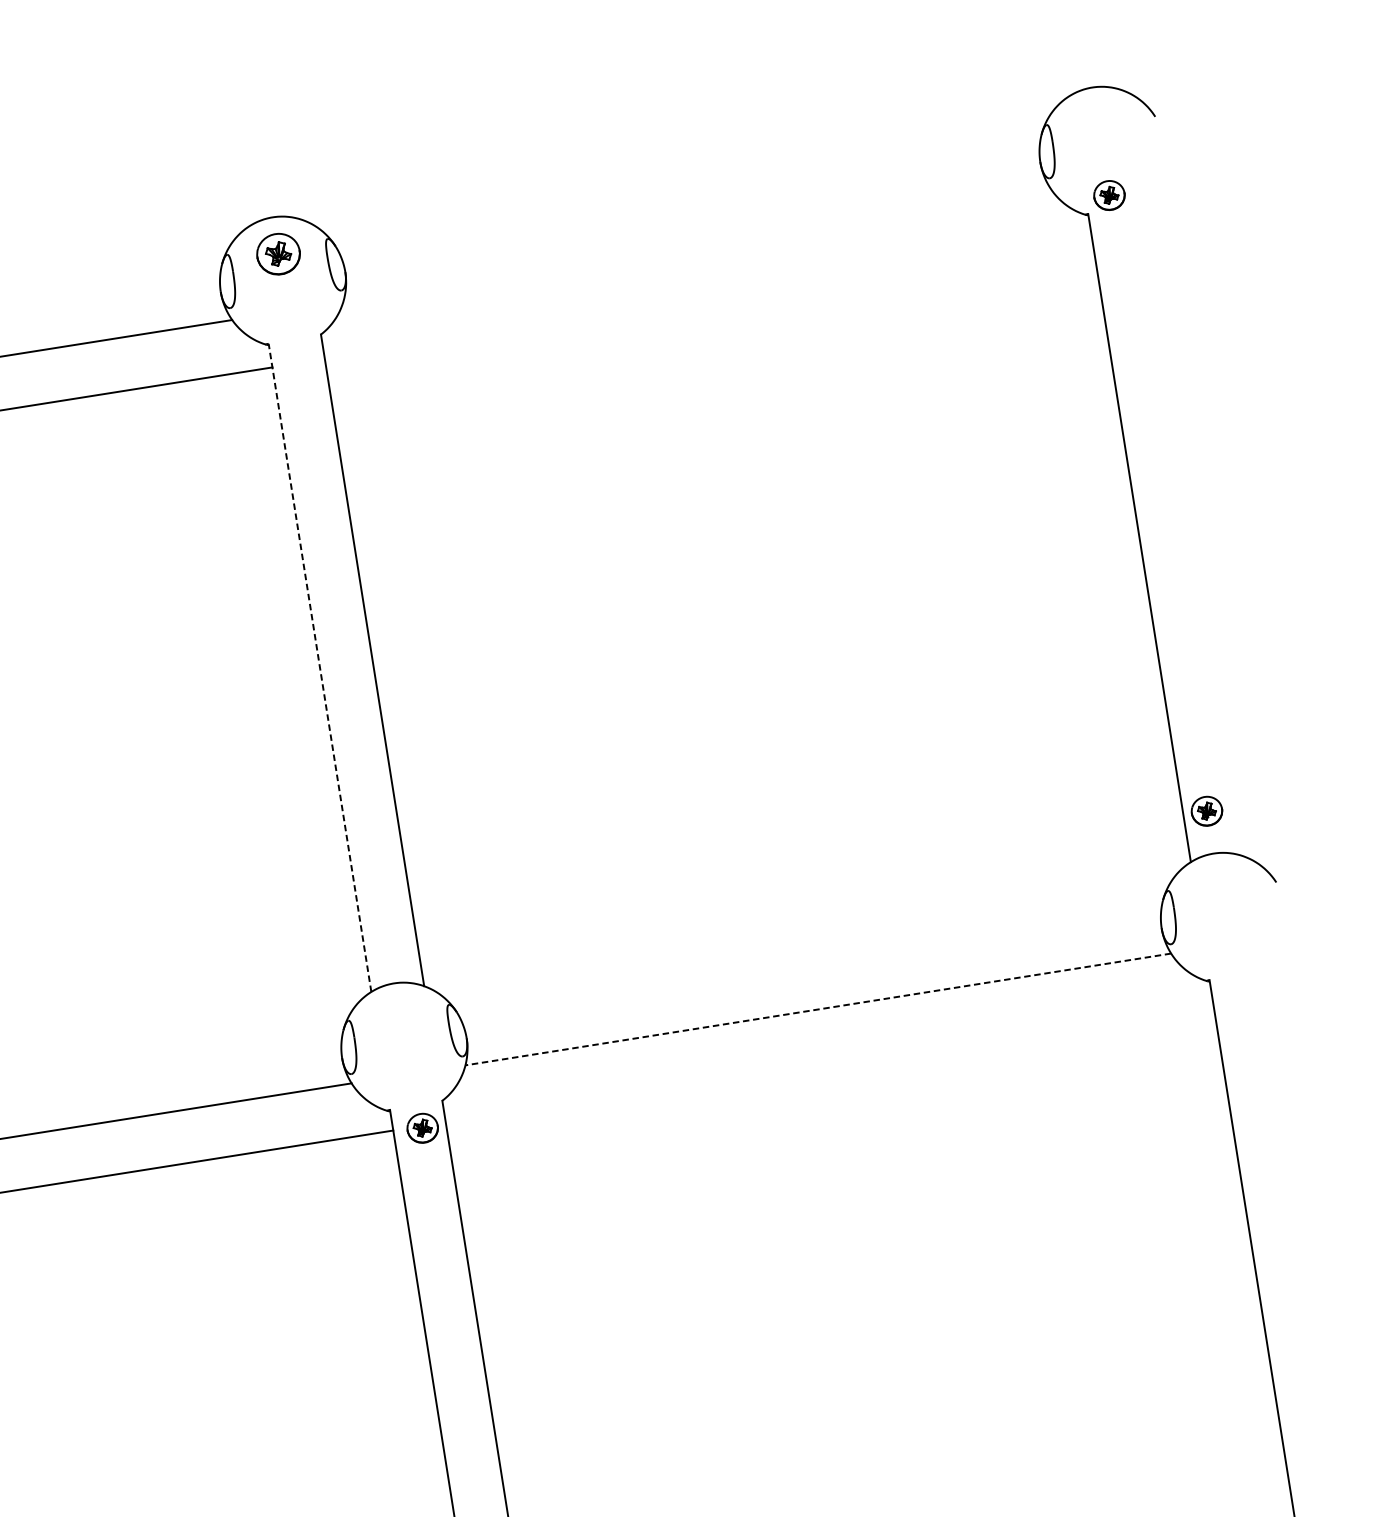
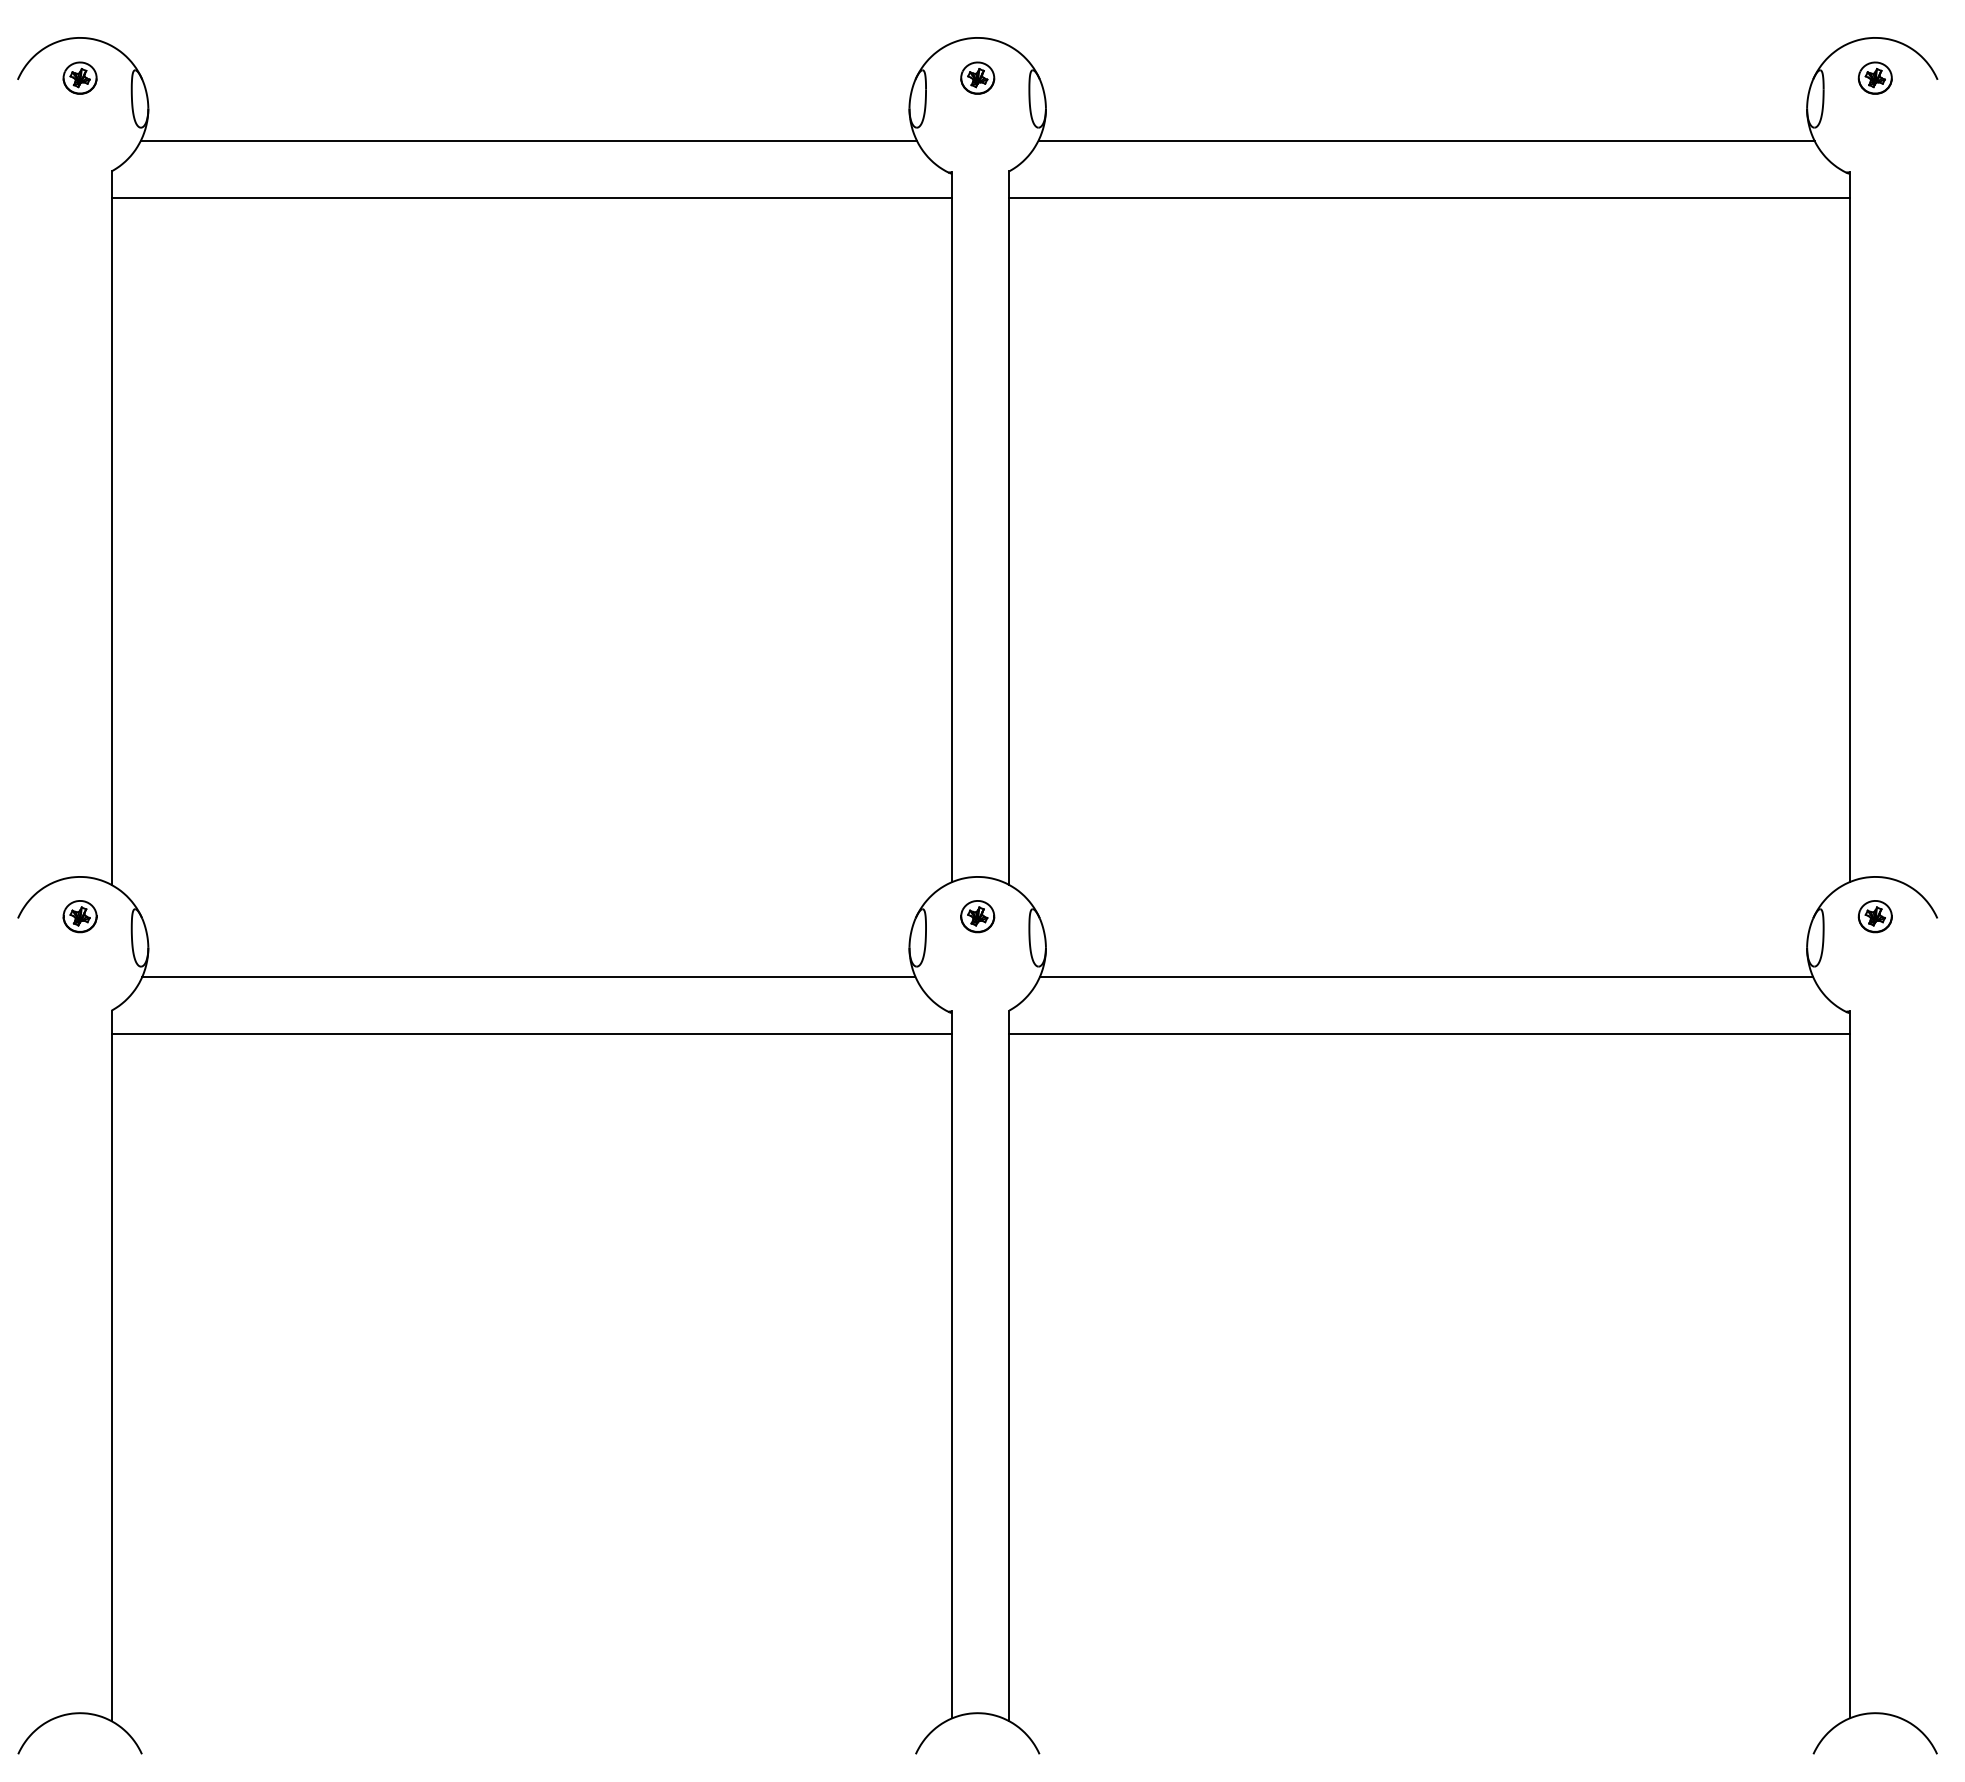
part: (1108, 195) -> (1874, 77), moved
line: (697, 246) -> (1426, 140), added
part: (278, 253) -> (977, 77), size x0.71
line: (708, 298) -> (1429, 198), added
line: (319, 668) -> (951, 527), dashed -> solid
part: (1206, 811) -> (1874, 916), moved
line: (818, 1009) -> (1426, 976), dashed -> solid
line: (829, 1061) -> (1429, 1034), added
part: (422, 1128) -> (977, 916), moved

